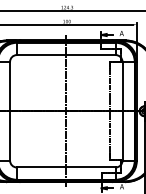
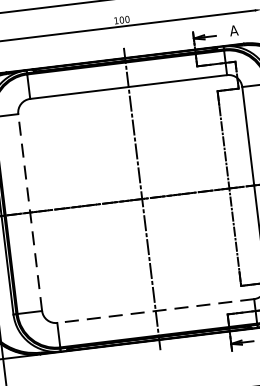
line: (10, 110) -> (30, 210), solid -> dashed
line: (65, 167) -> (154, 311), solid -> dashed

